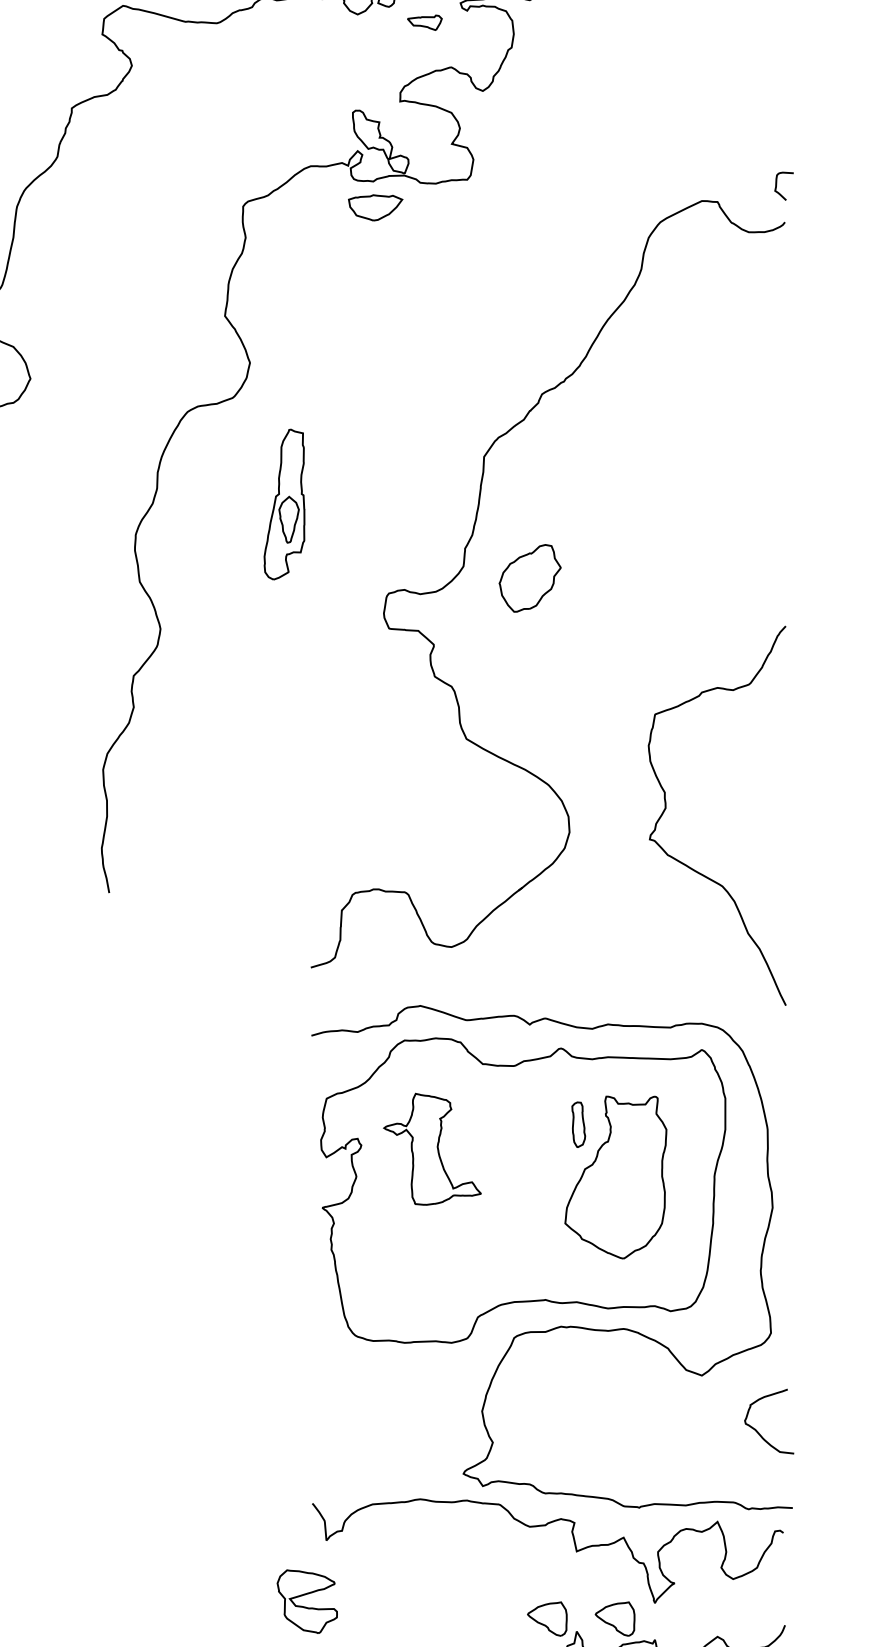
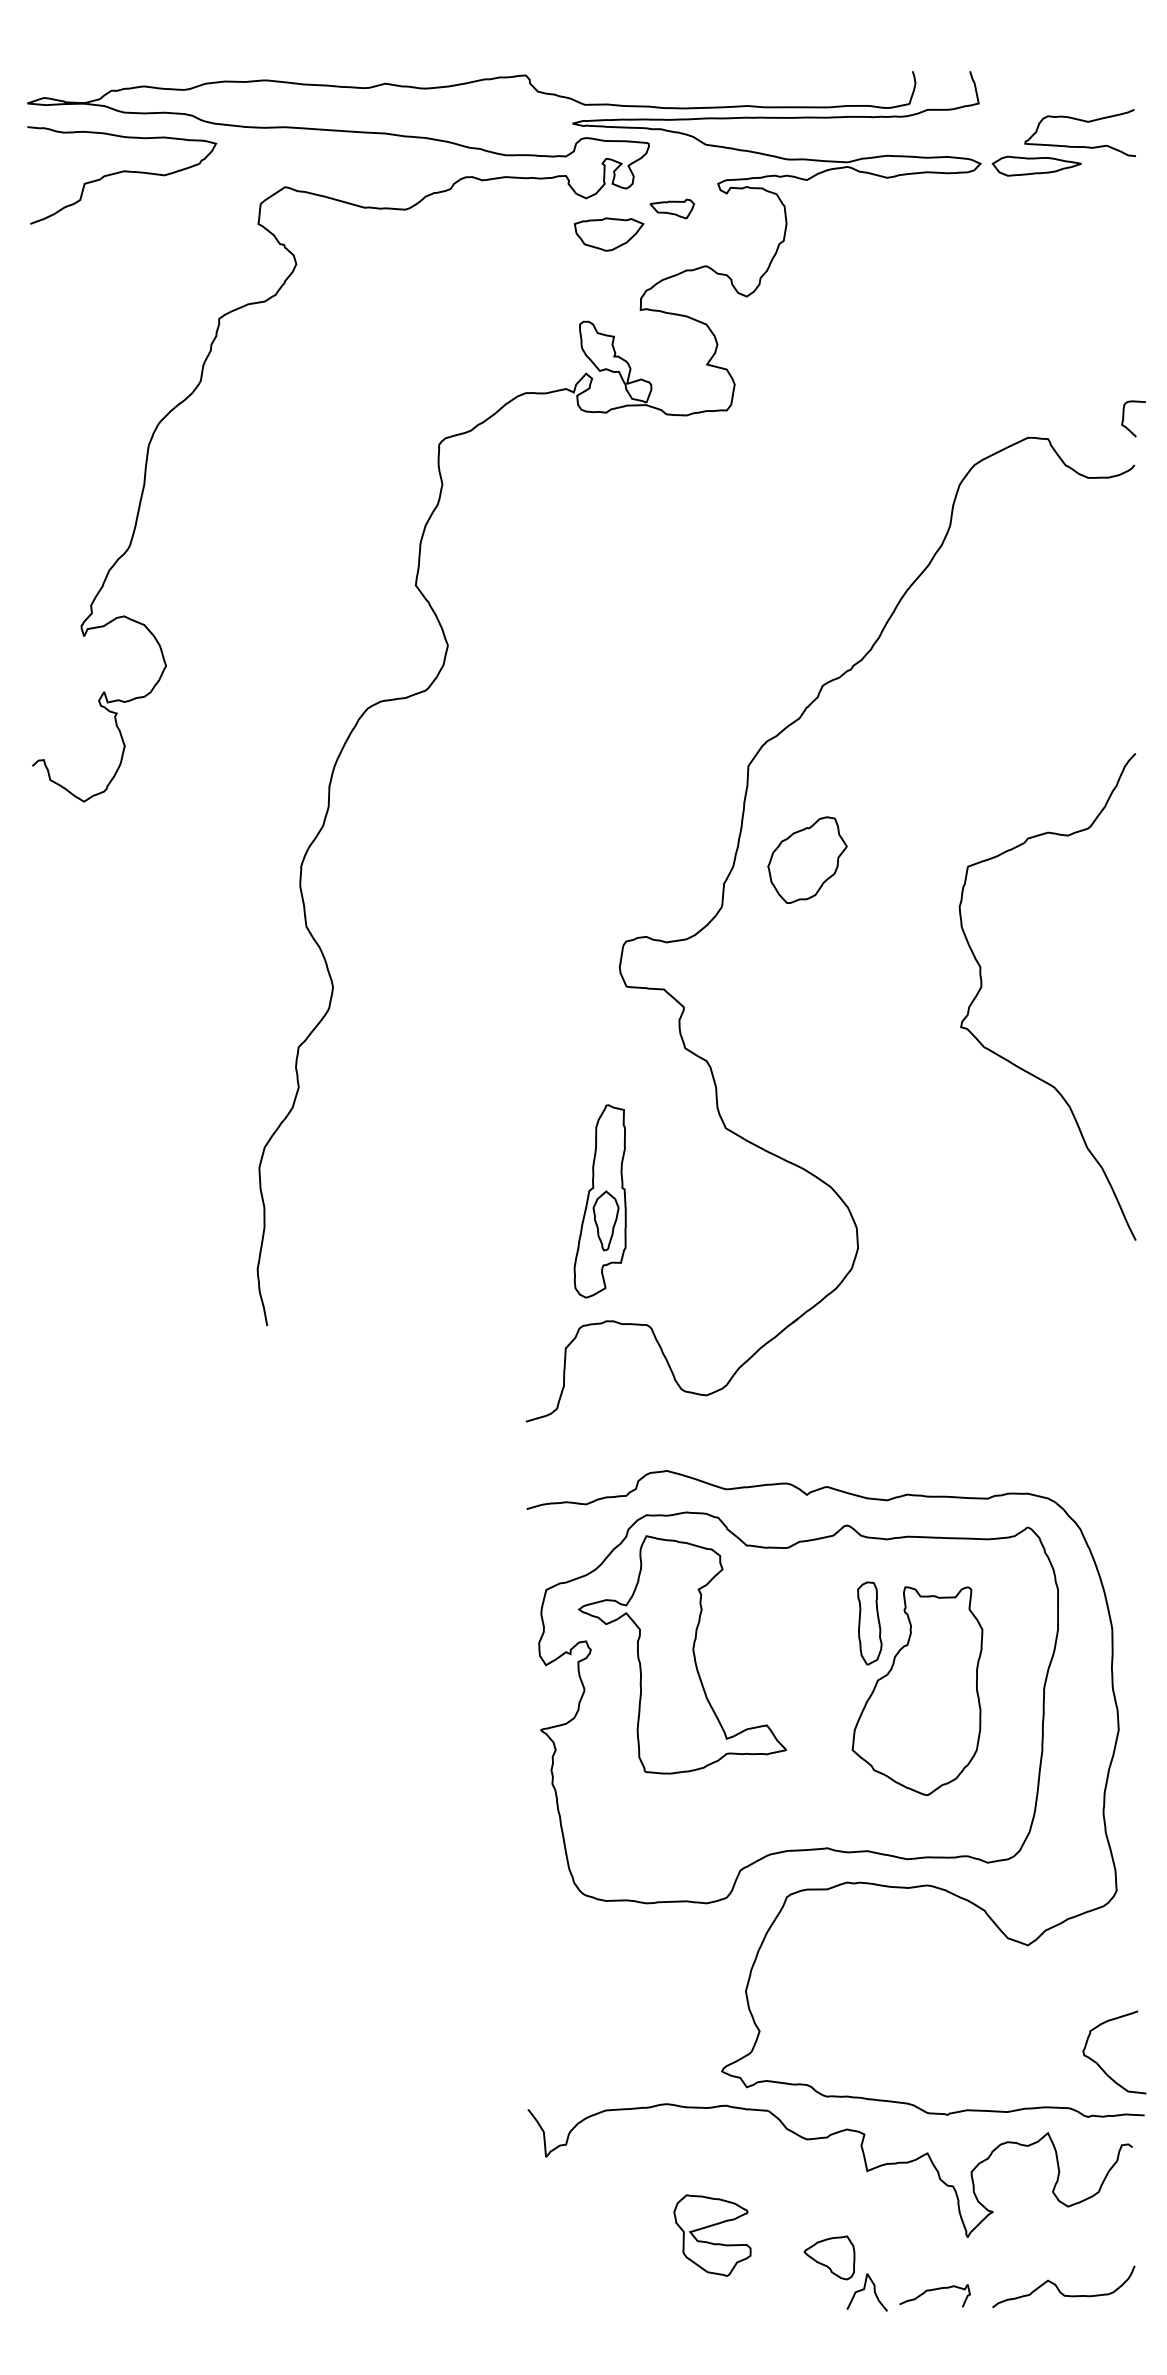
part: (375, 207) -> (608, 234), moved
part: (283, 504) -> (599, 1201), moved
part: (530, 577) -> (807, 859), moved
curve: (666, 808) -> (982, 987), moved
part: (578, 1124) -> (869, 1623), size x1.43
part: (431, 1148) -> (681, 1654), size x1.67
curve: (758, 1431) -> (1100, 2065), moved
part: (307, 1607) -> (712, 2242), moved
part: (615, 1618) -> (916, 2257), removed

